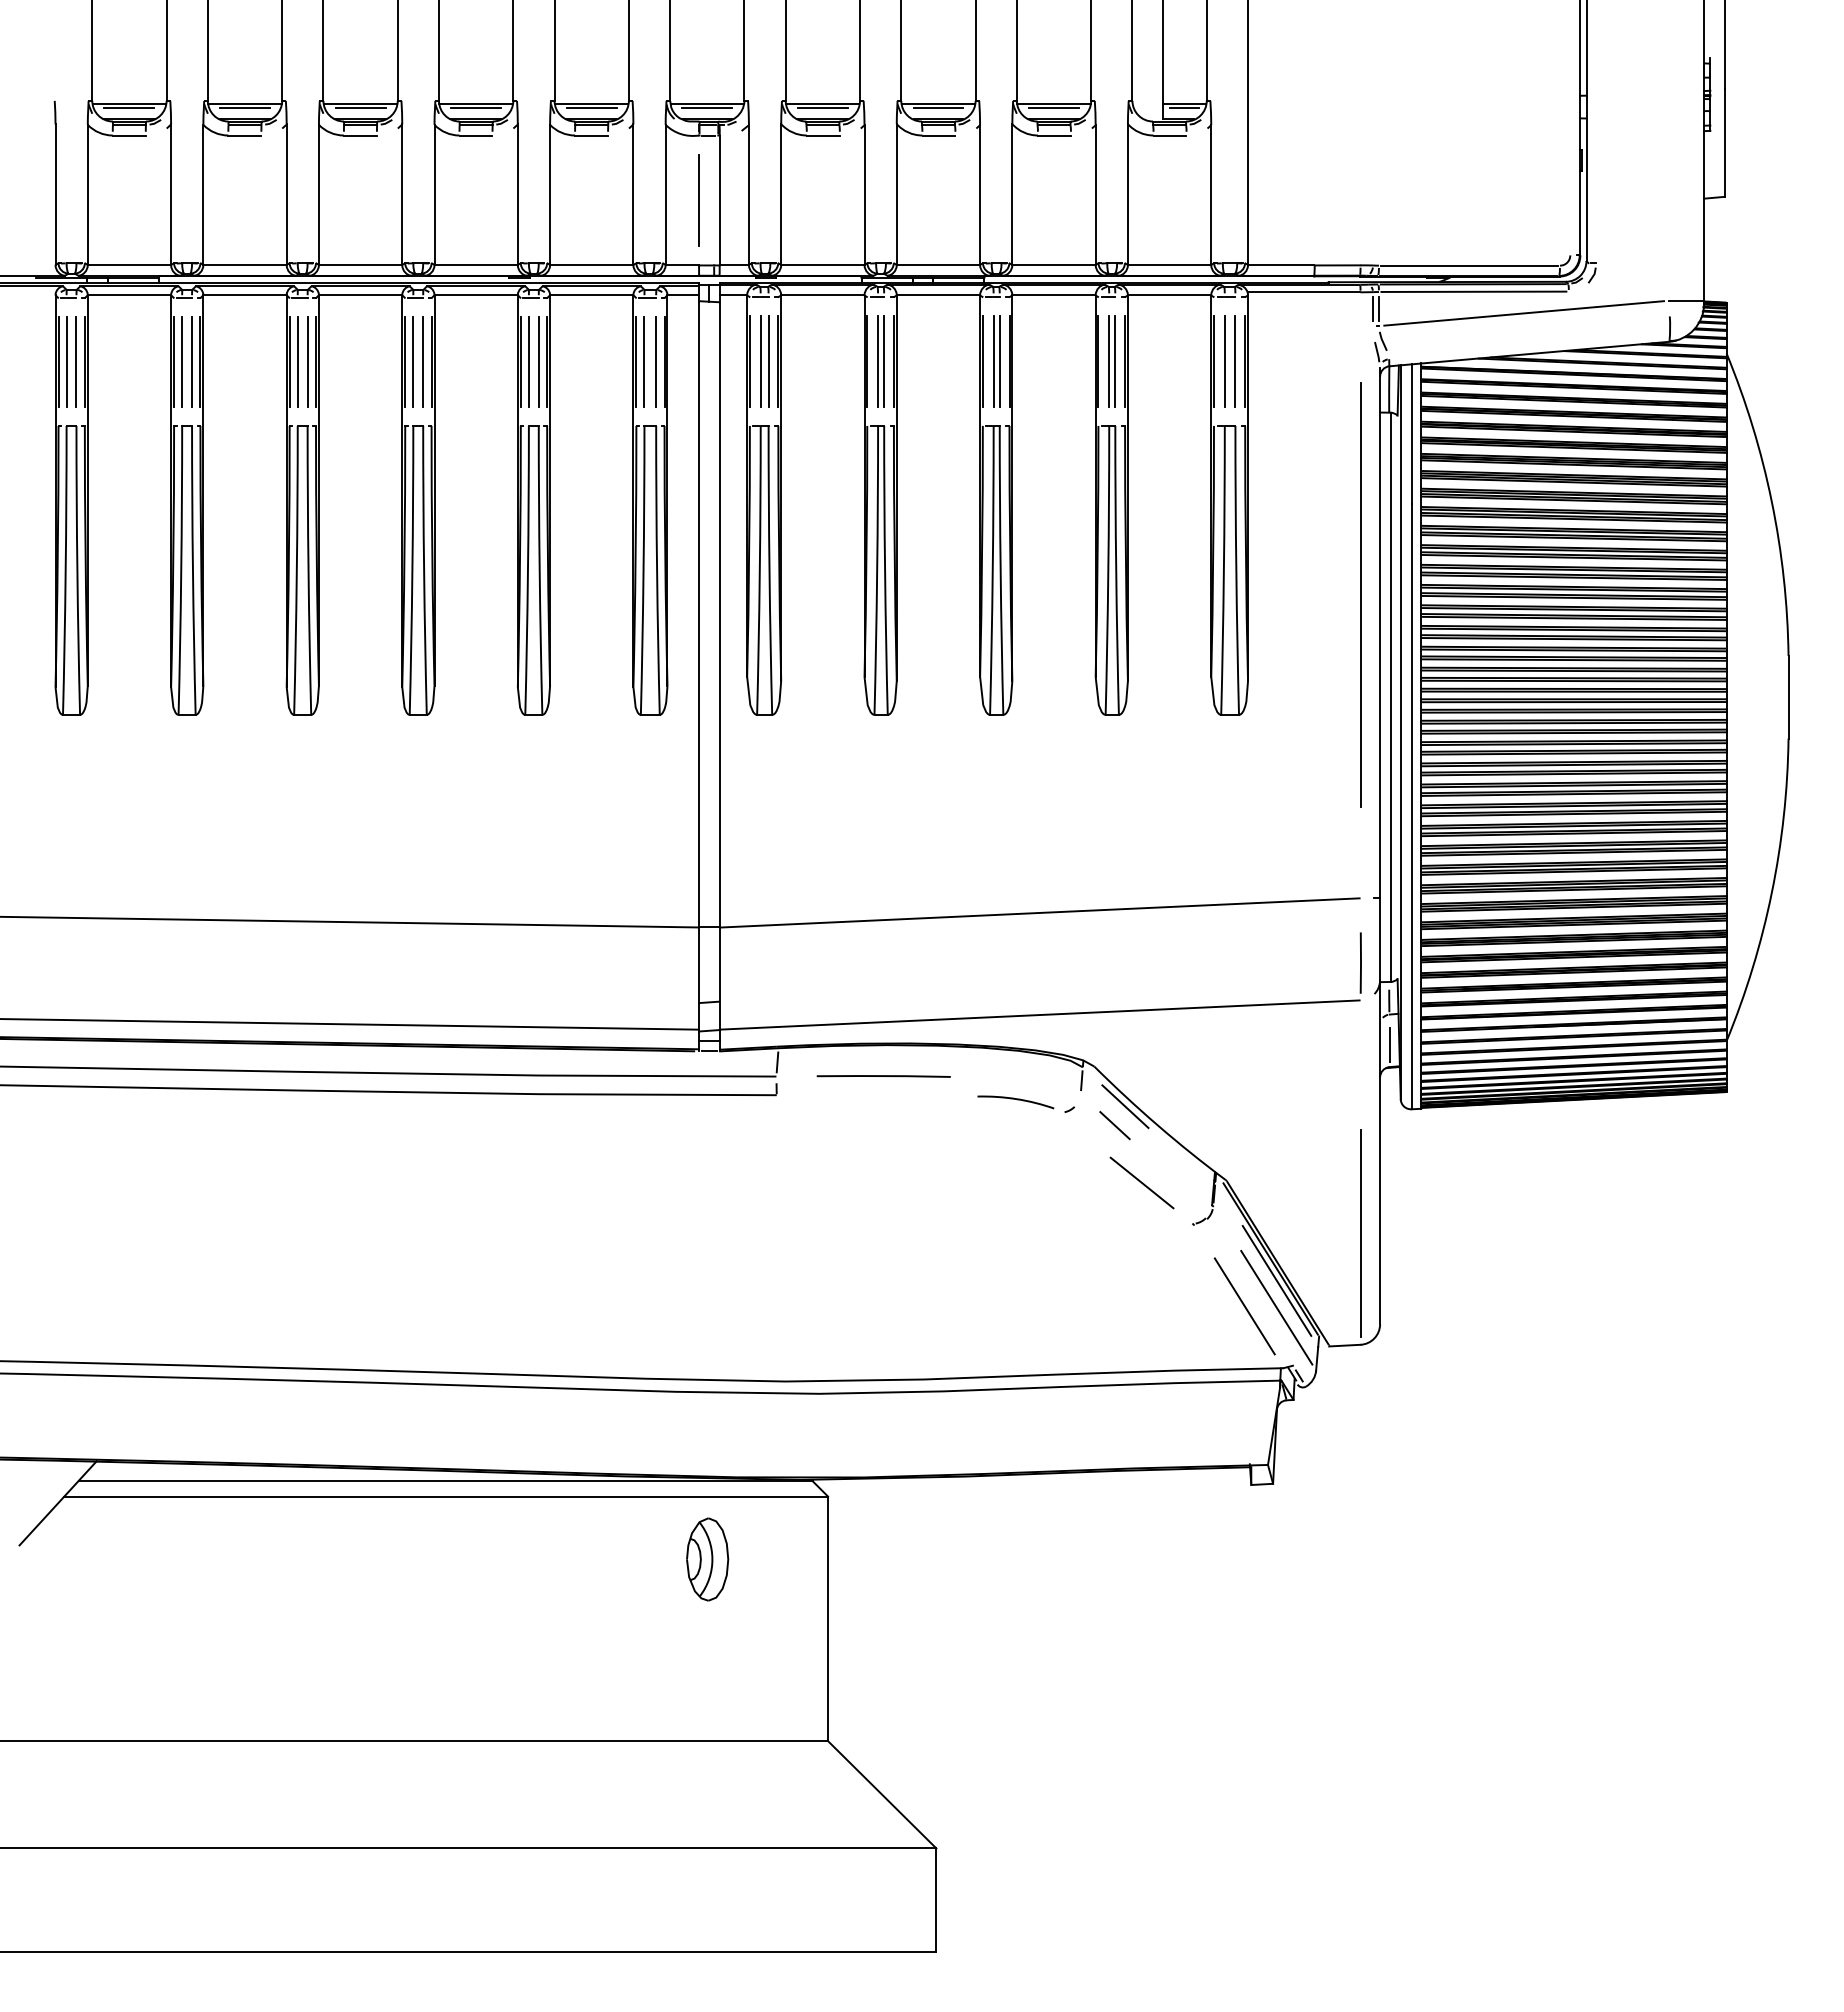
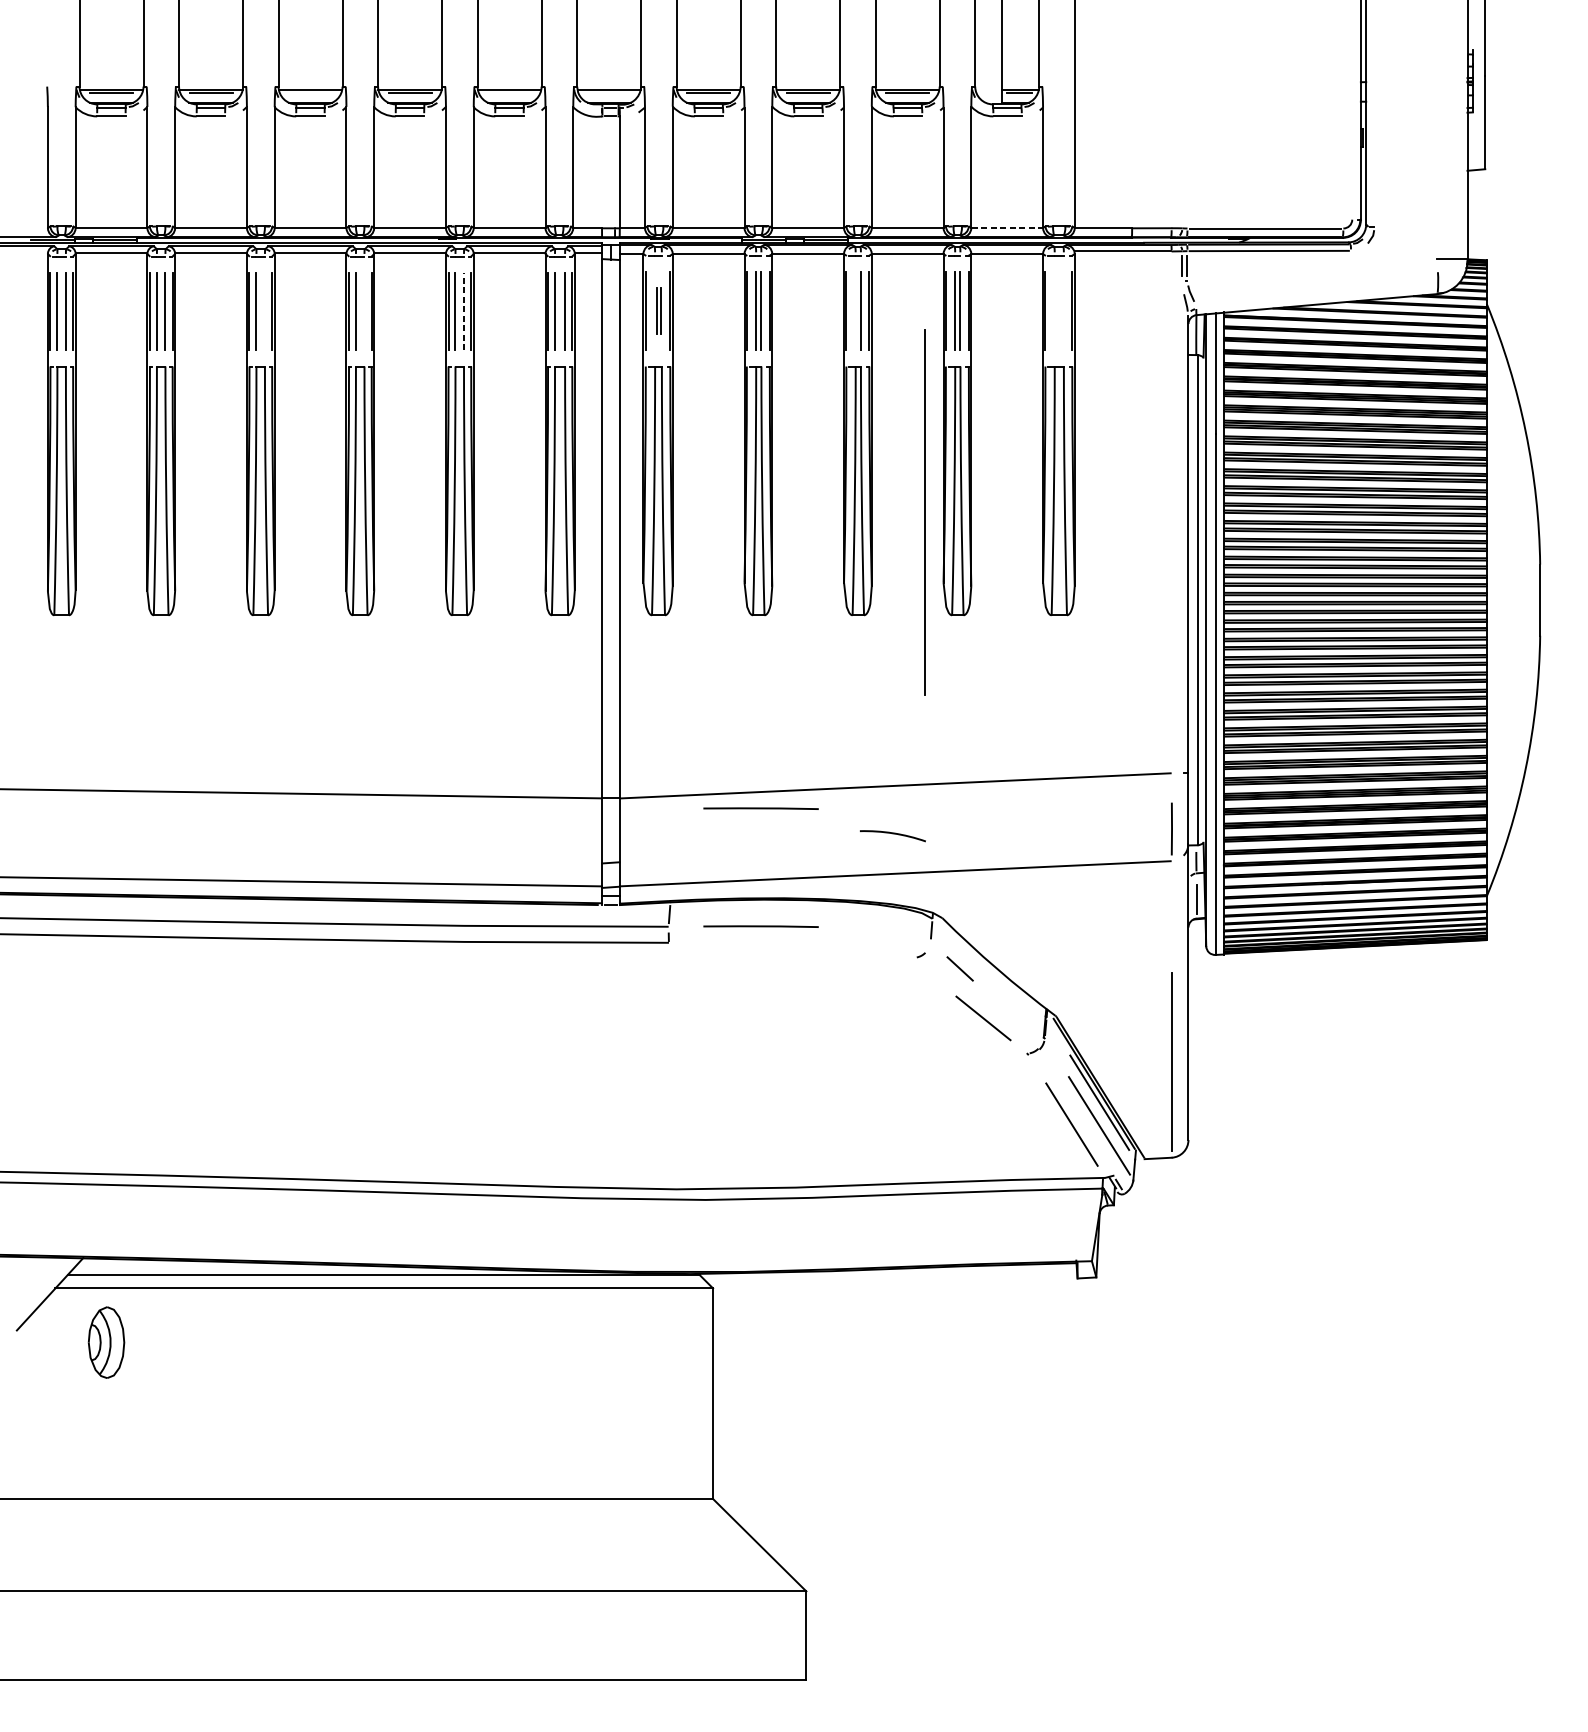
line: (360, 108) -> (310, 93), removed
line: (591, 108) -> (509, 93), removed
line: (707, 108) -> (609, 93), removed
line: (698, 200) -> (601, 172), removed
line: (1170, 265) -> (1007, 228), solid -> dashed
line: (1523, 313) -> (1311, 269), removed
line: (307, 361) -> (264, 311), removed
line: (423, 361) -> (364, 311), removed
part: (764, 361) -> (658, 311), size x0.6
line: (993, 361) -> (855, 311), removed
line: (1224, 361) -> (1054, 311), removed
line: (1235, 361) -> (1063, 311), removed
line: (538, 362) -> (463, 311), solid -> dashed
line: (1360, 594) -> (924, 511), moved
line: (883, 939) -> (760, 808), added
arc: (1017, 1100) -> (894, 834), moved
line: (1125, 1106) -> (969, 952), removed
part: (707, 1559) -> (106, 1342), moved

